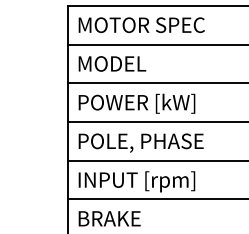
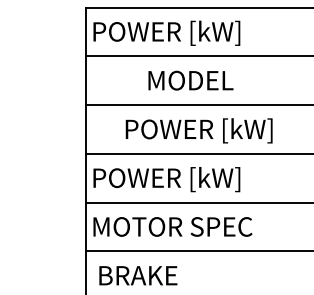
text: (139, 26) -> (175, 33), MOTOR SPEC -> POWER [kW]
text: (112, 63) -> (191, 80), moved
text: (136, 103) -> (198, 130), moved
text: (138, 142) -> (174, 179), POLE, PHASE -> POWER [kW]
text: (137, 181) -> (173, 228), INPUT [rpm] -> MOTOR SPEC

